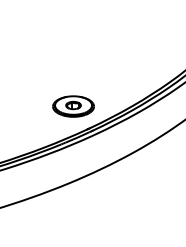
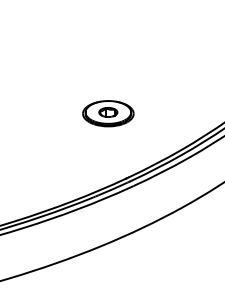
part: (73, 106) -> (108, 113), moved

